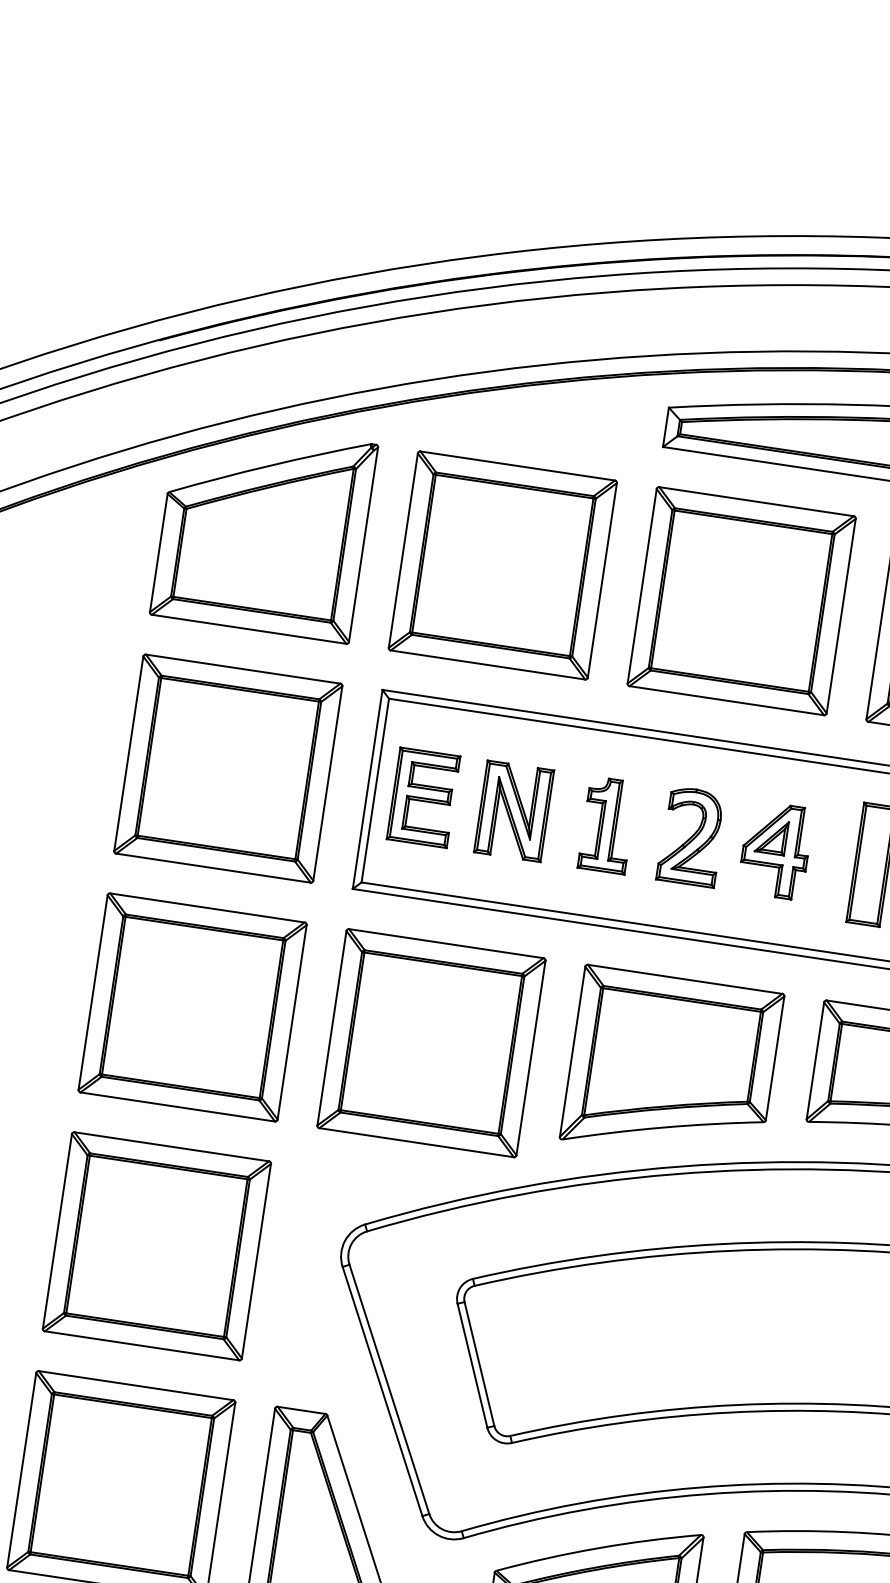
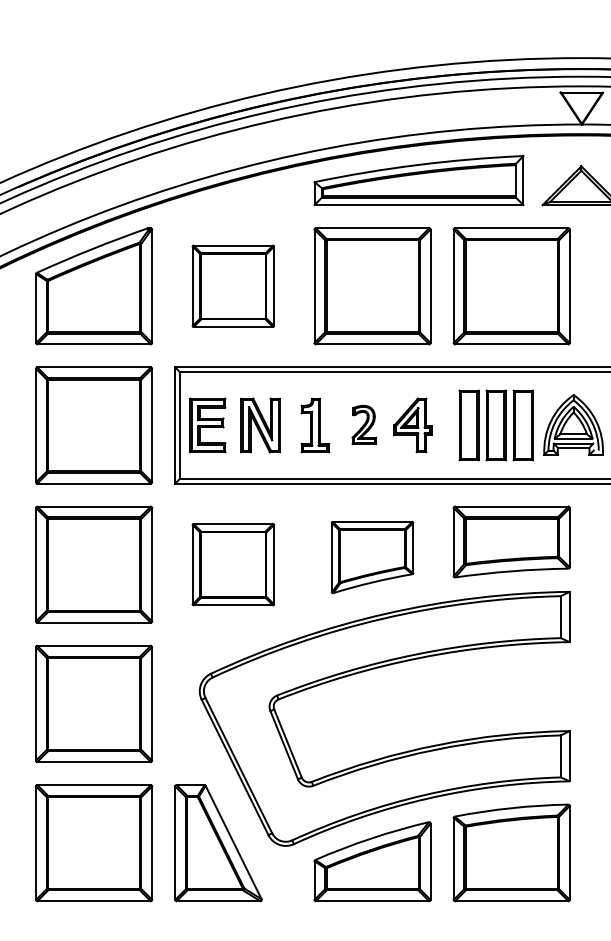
part: (503, 565) -> (233, 286), size x0.7
part: (692, 836) -> (364, 424), size x0.7
part: (431, 1042) -> (233, 564), size x0.7
part: (672, 1066) -> (372, 557), size x0.7

